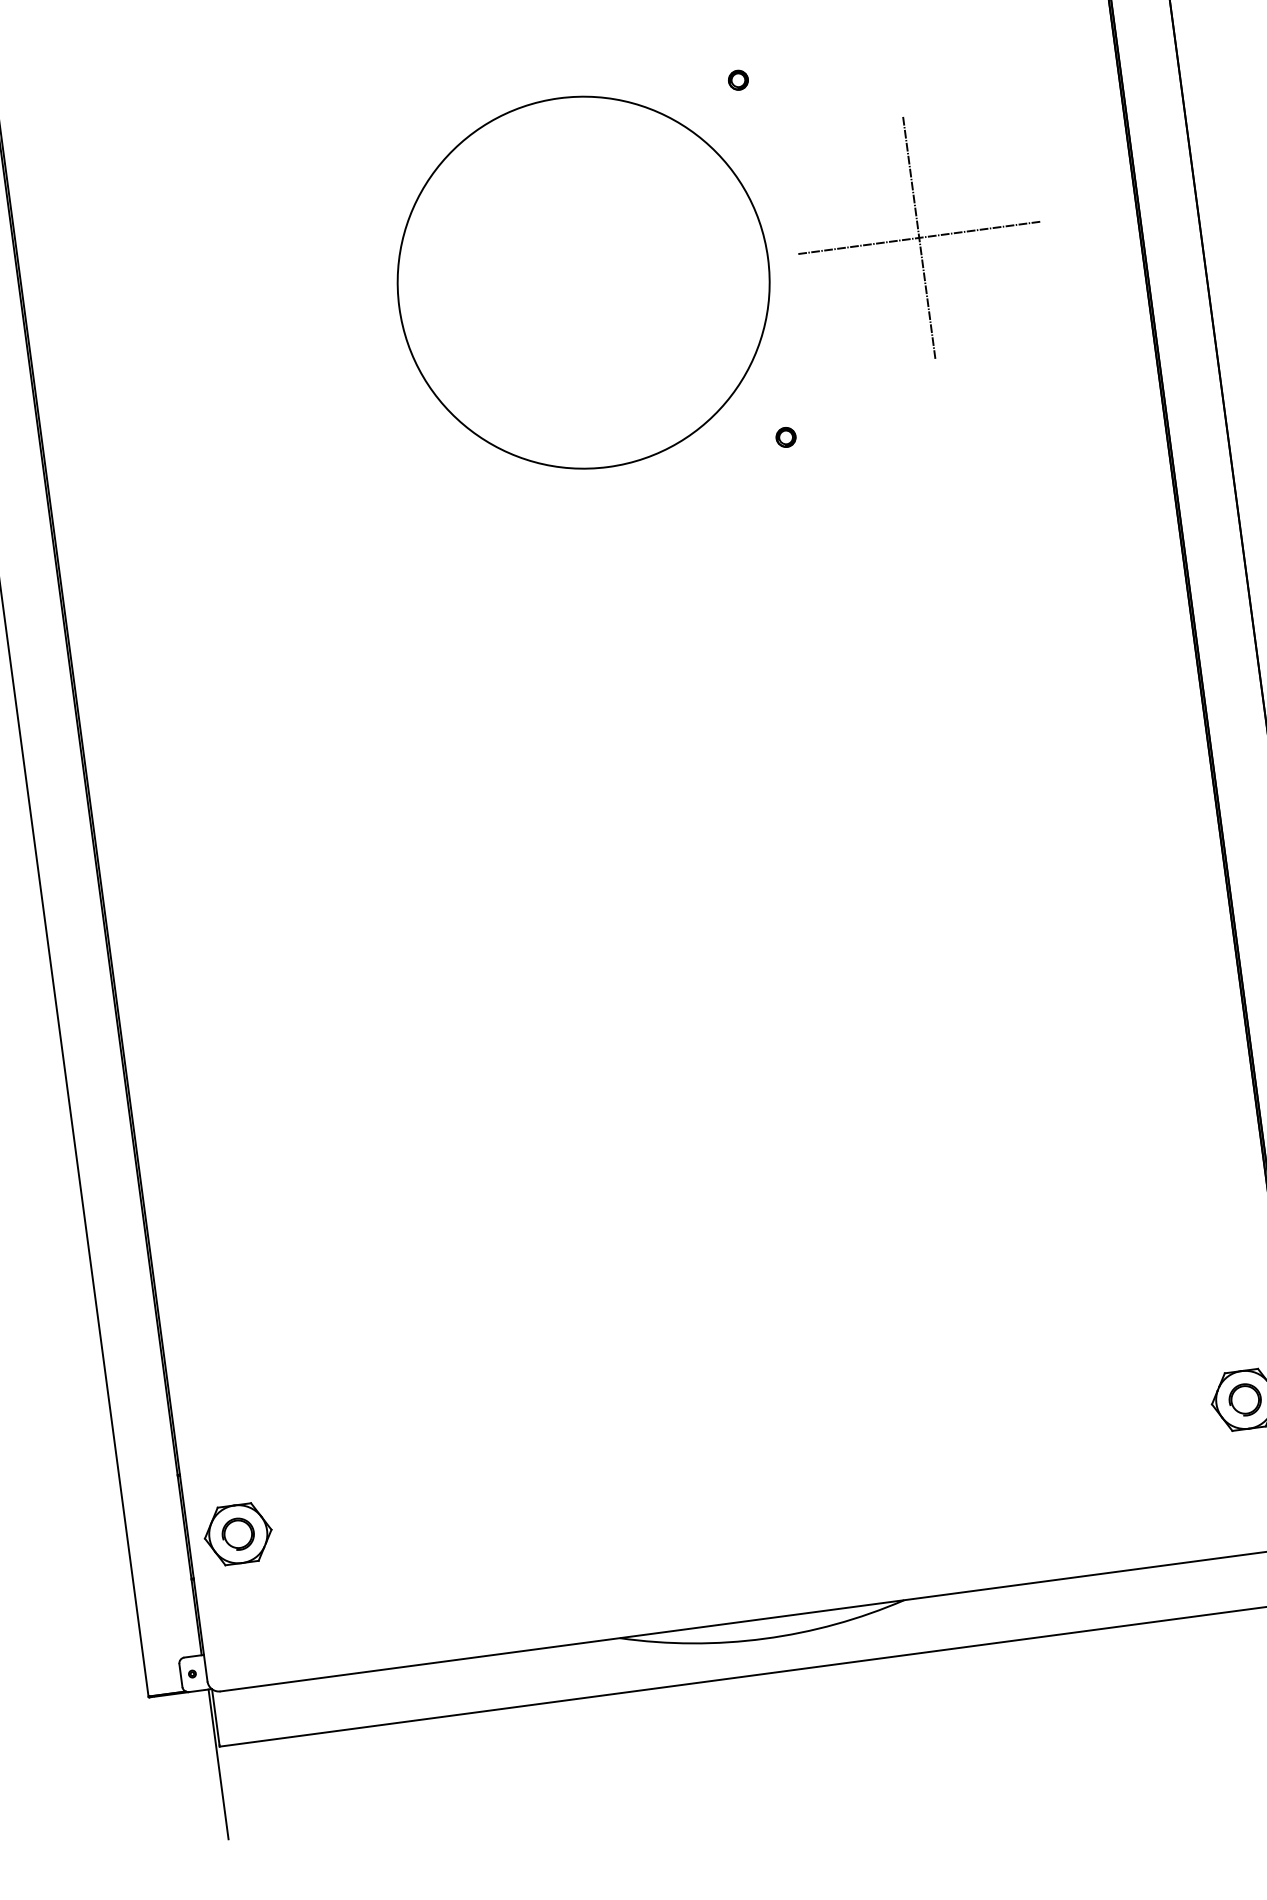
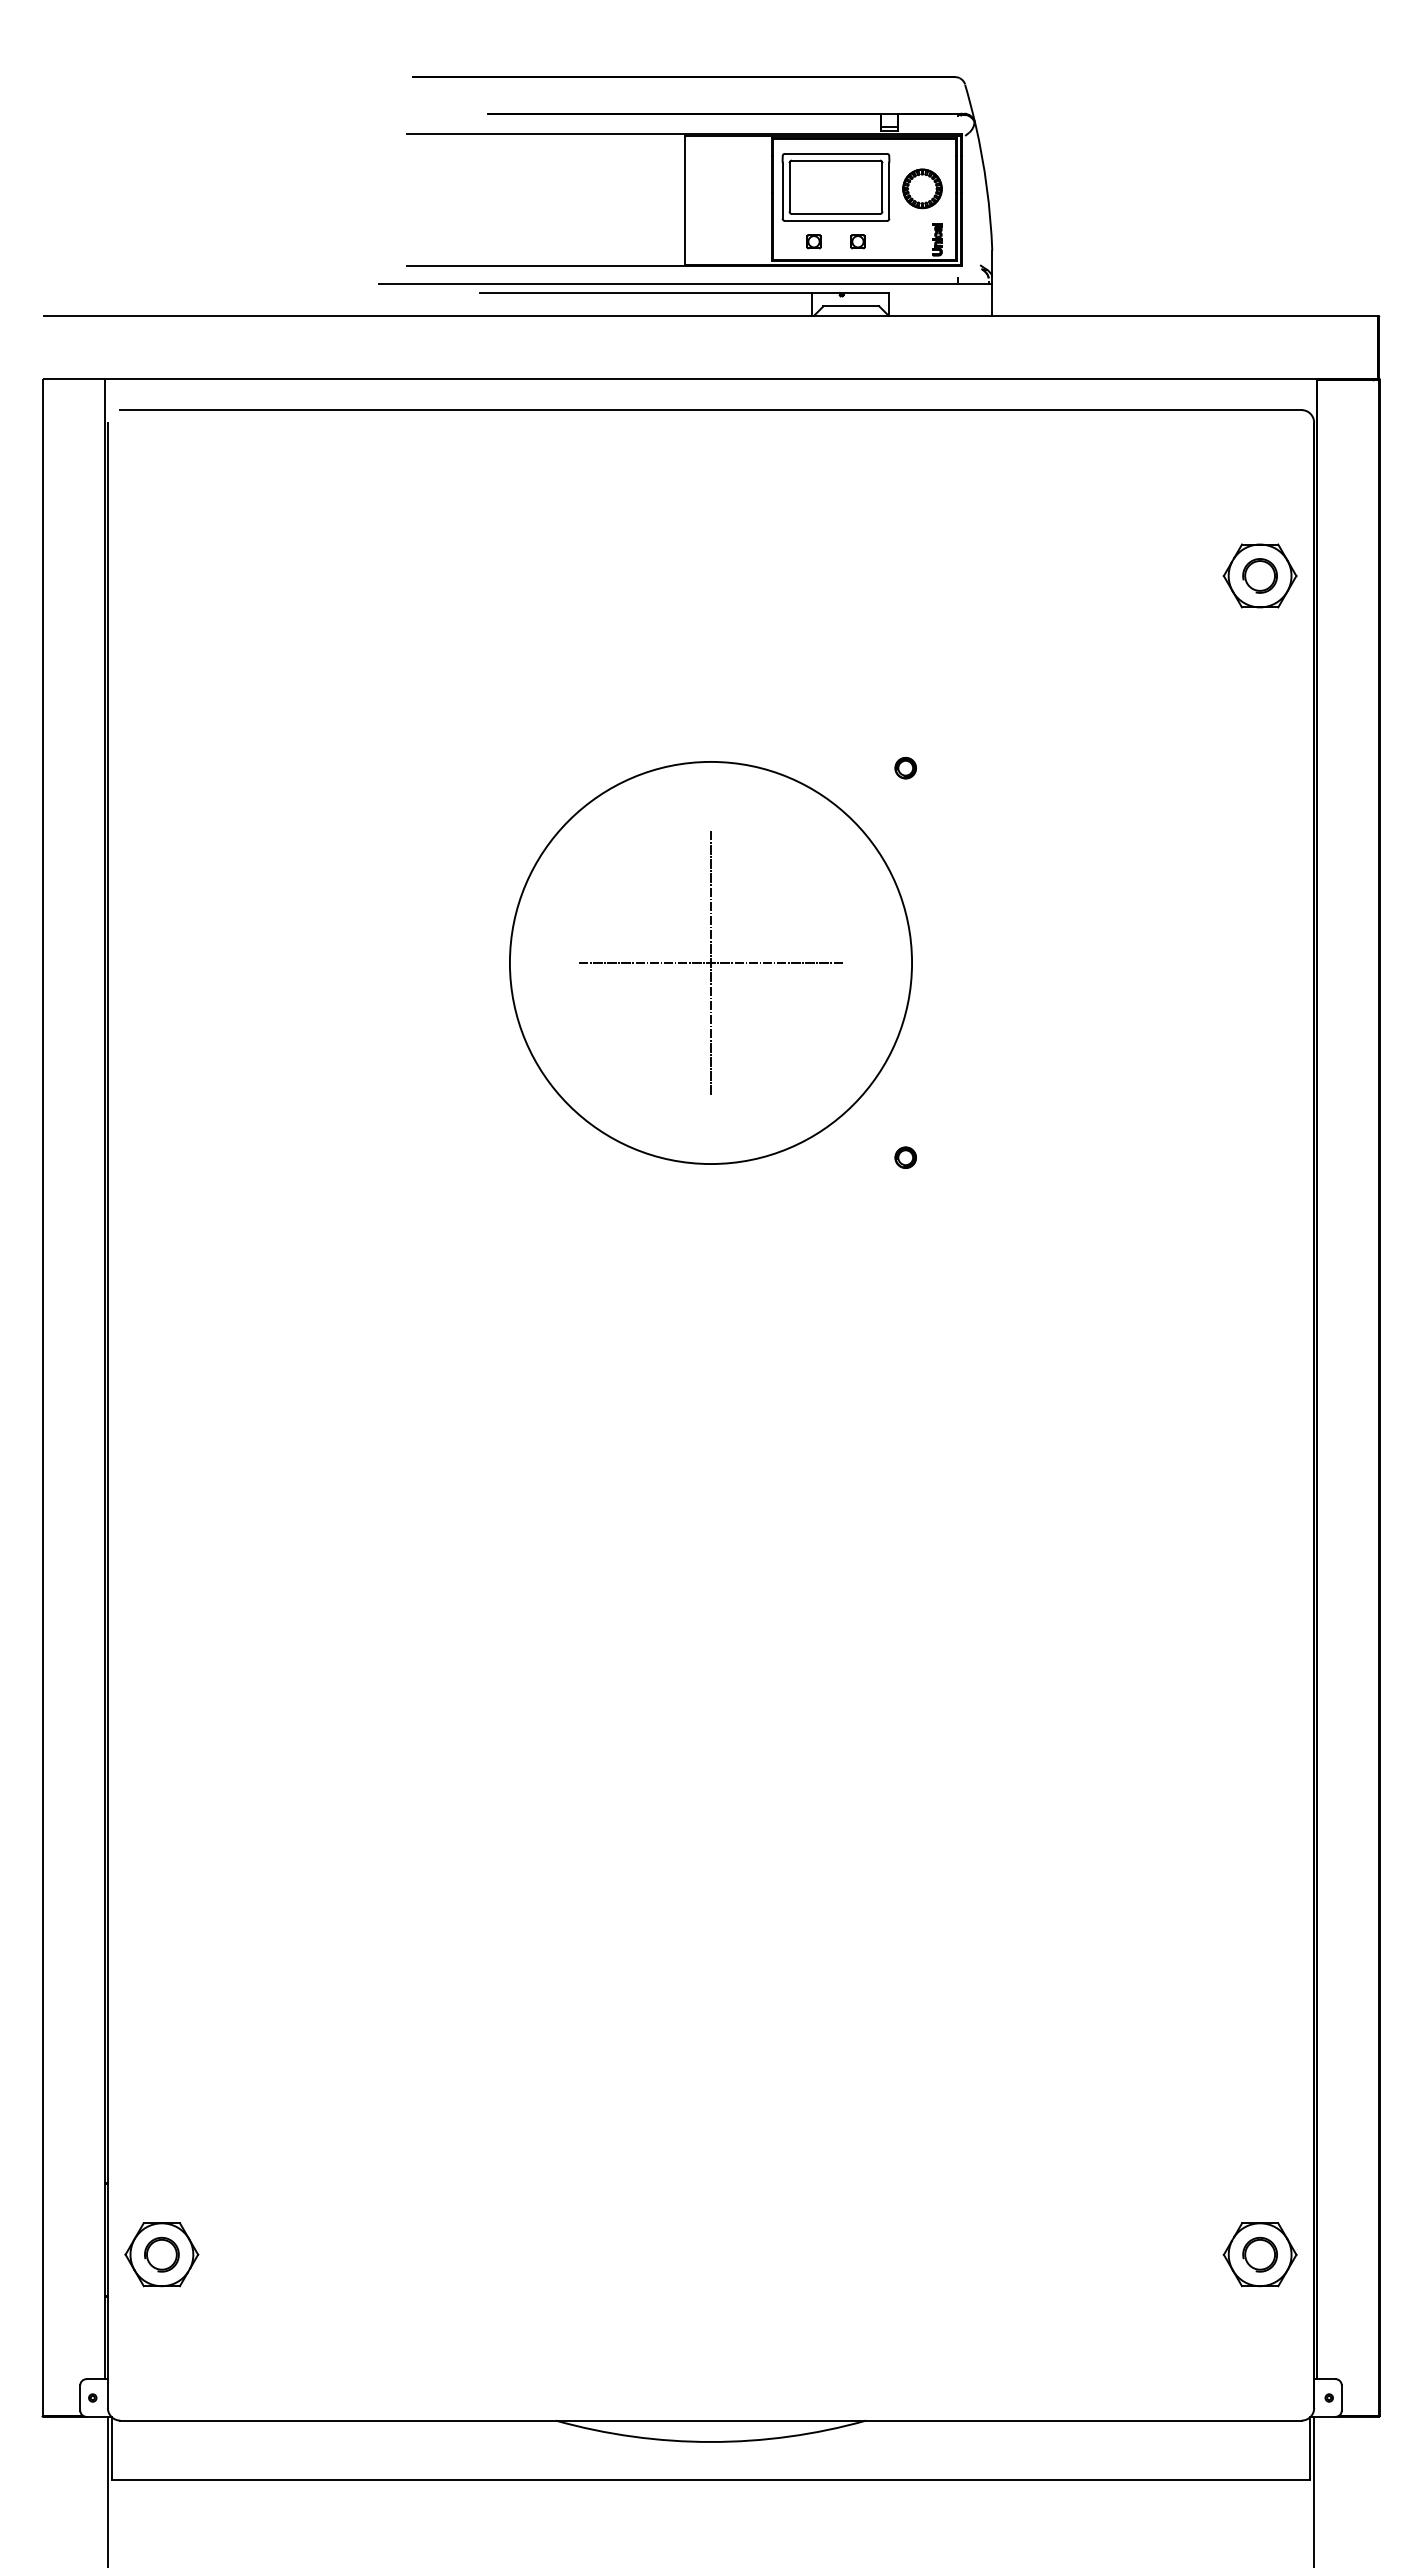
part: (918, 237) -> (710, 962), moved

